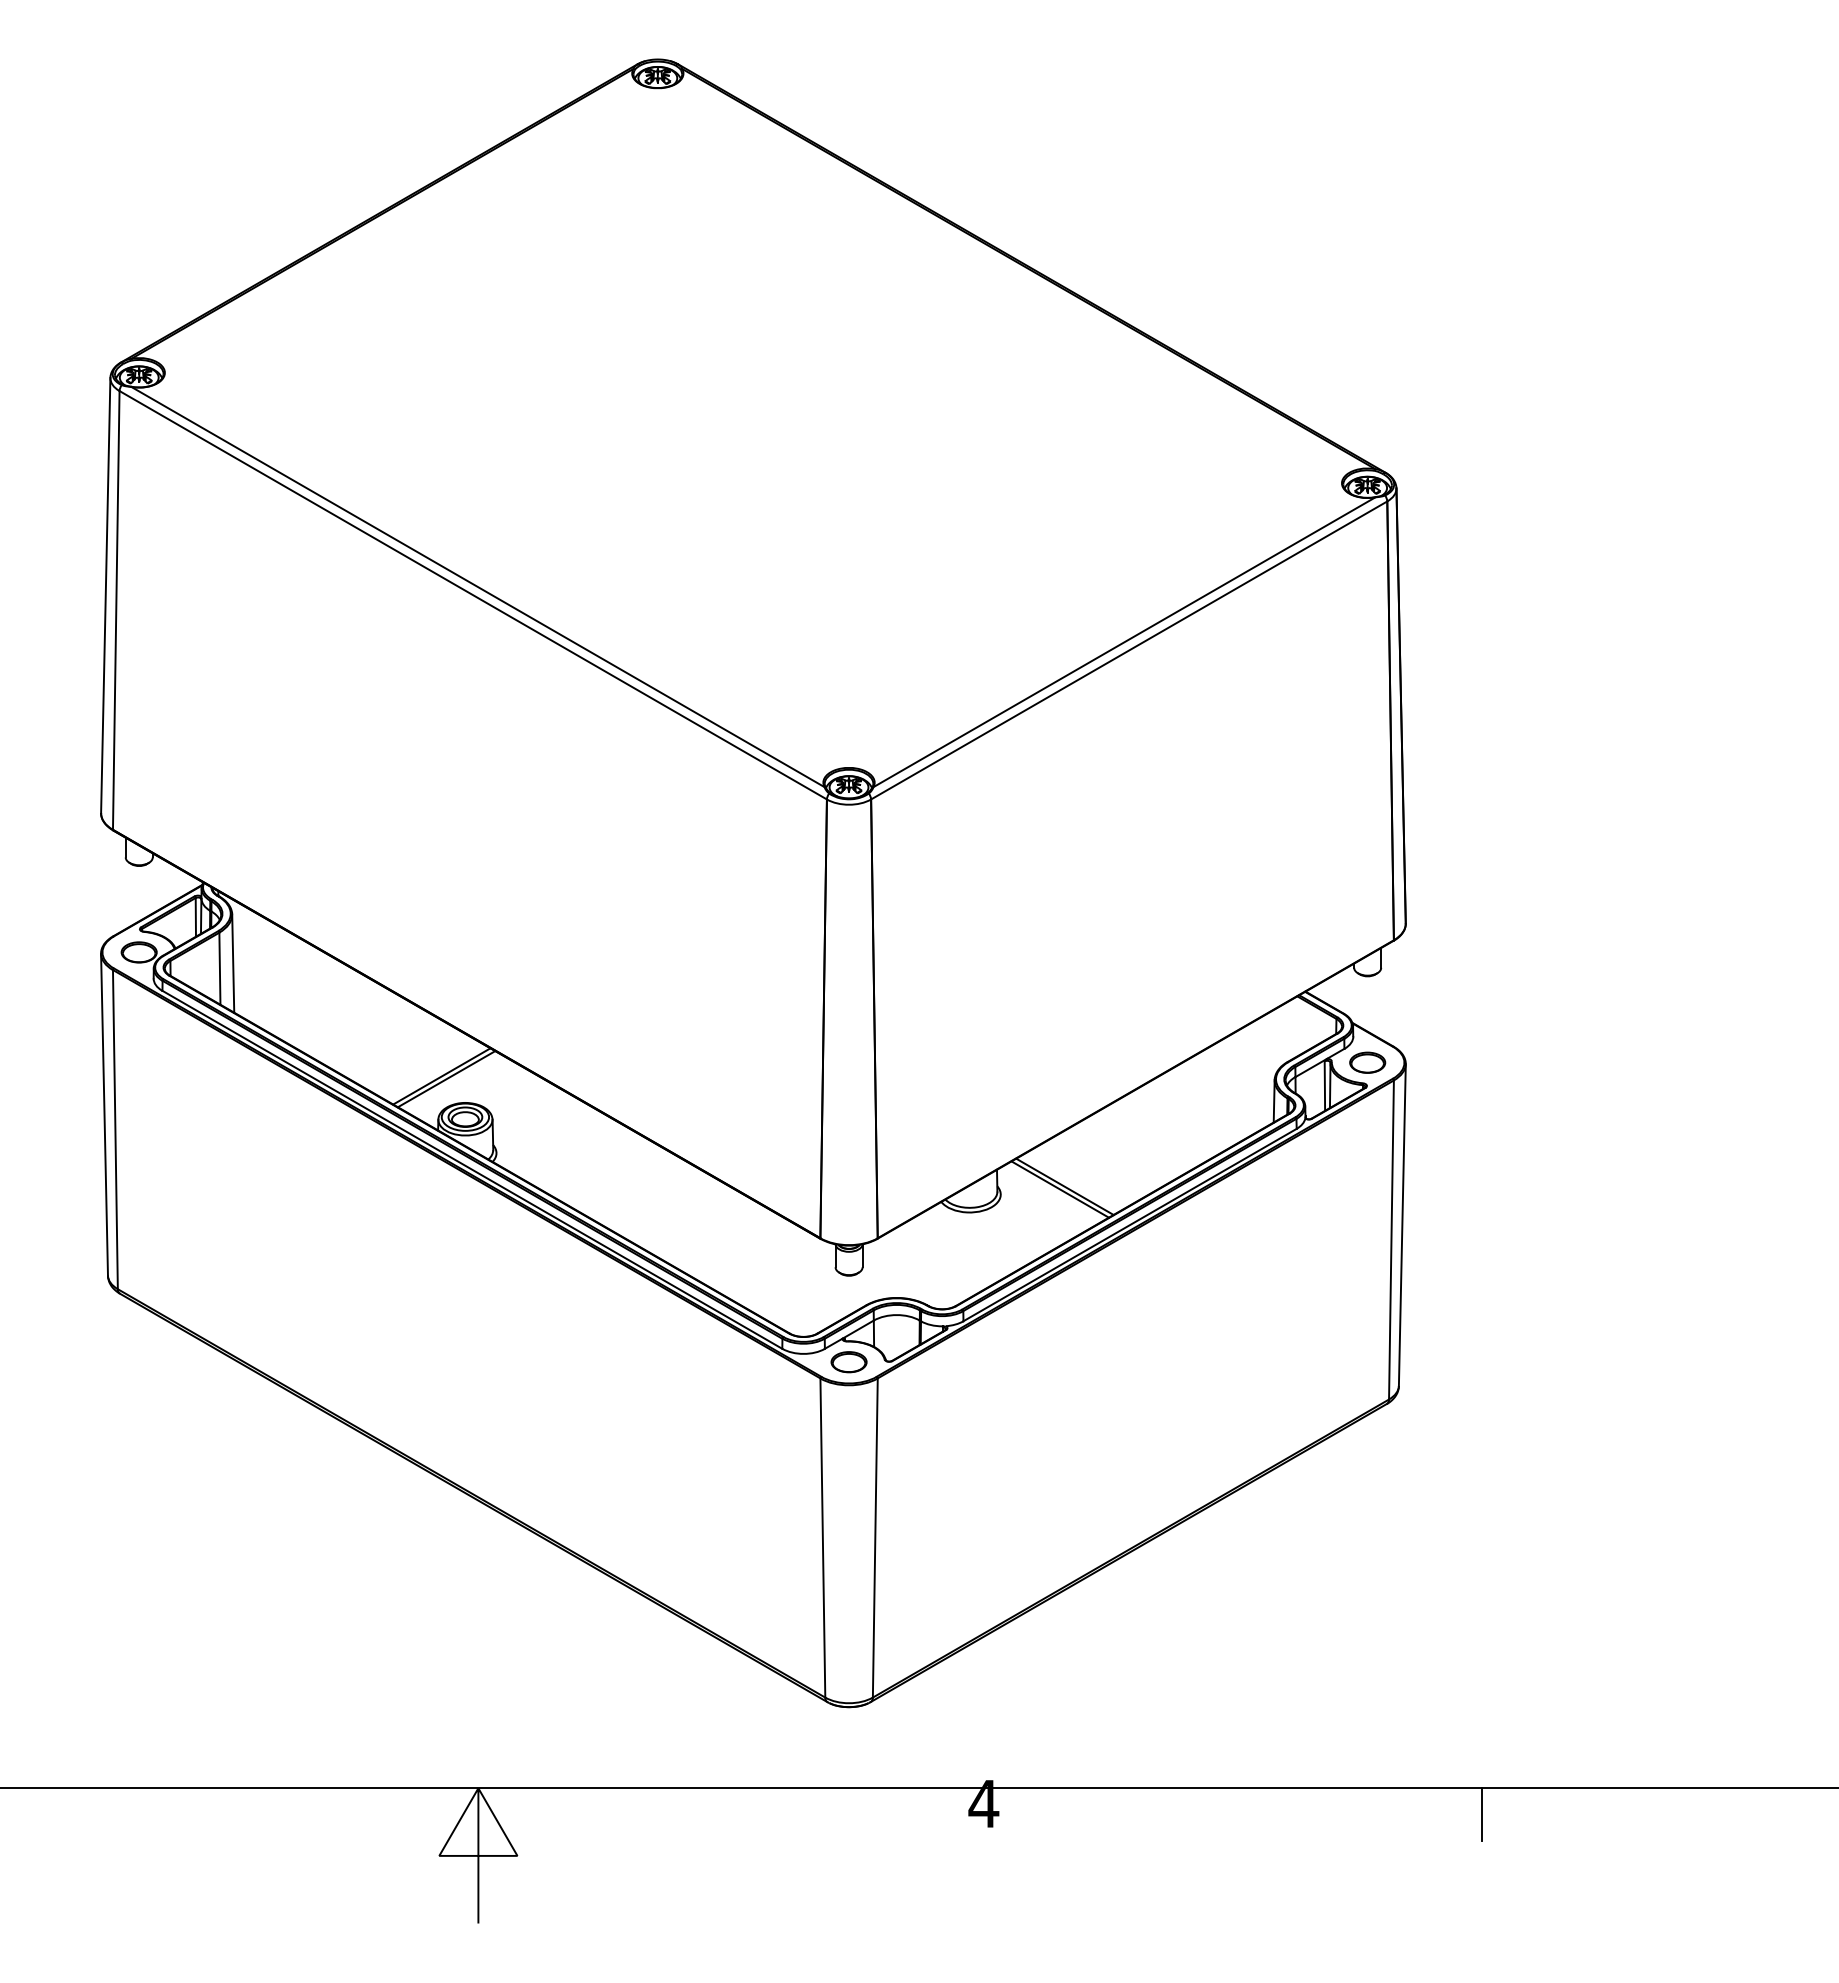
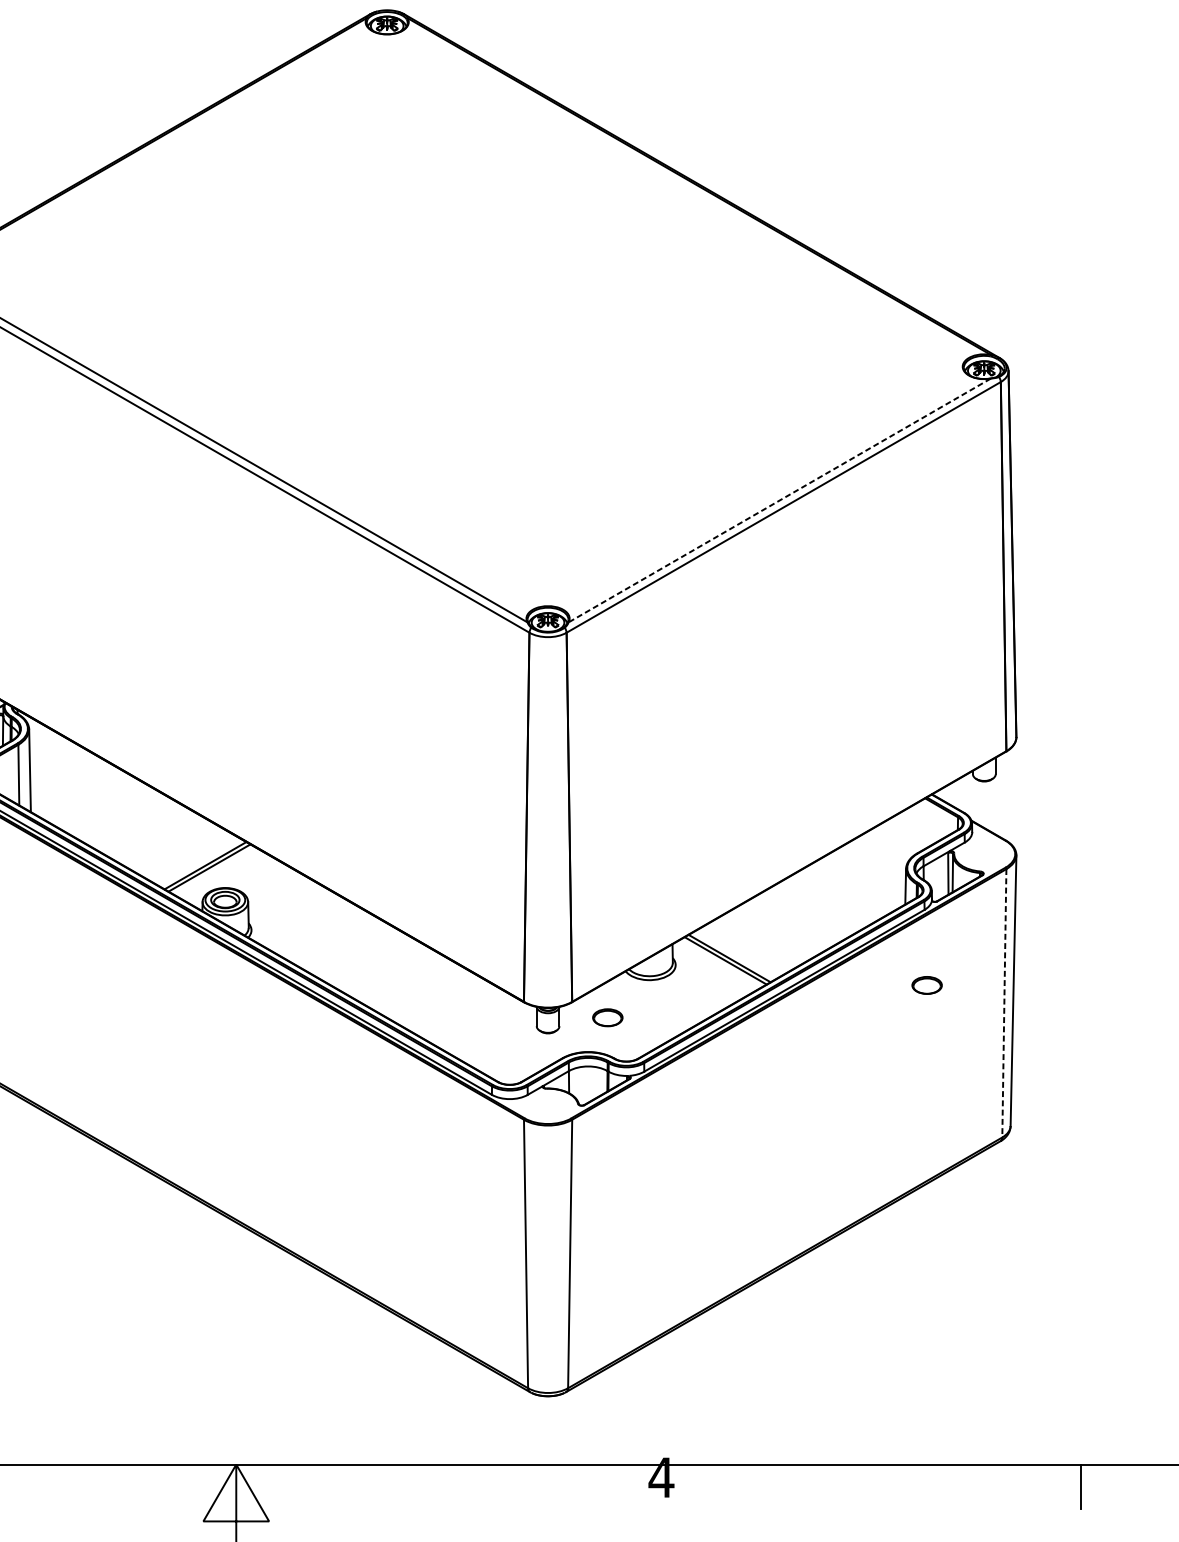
line: (1124, 642) -> (779, 500), solid -> dashed
part: (1367, 1062) -> (926, 985), moved
line: (1391, 1239) -> (1004, 1002), solid -> dashed
part: (848, 1362) -> (607, 1018), moved

